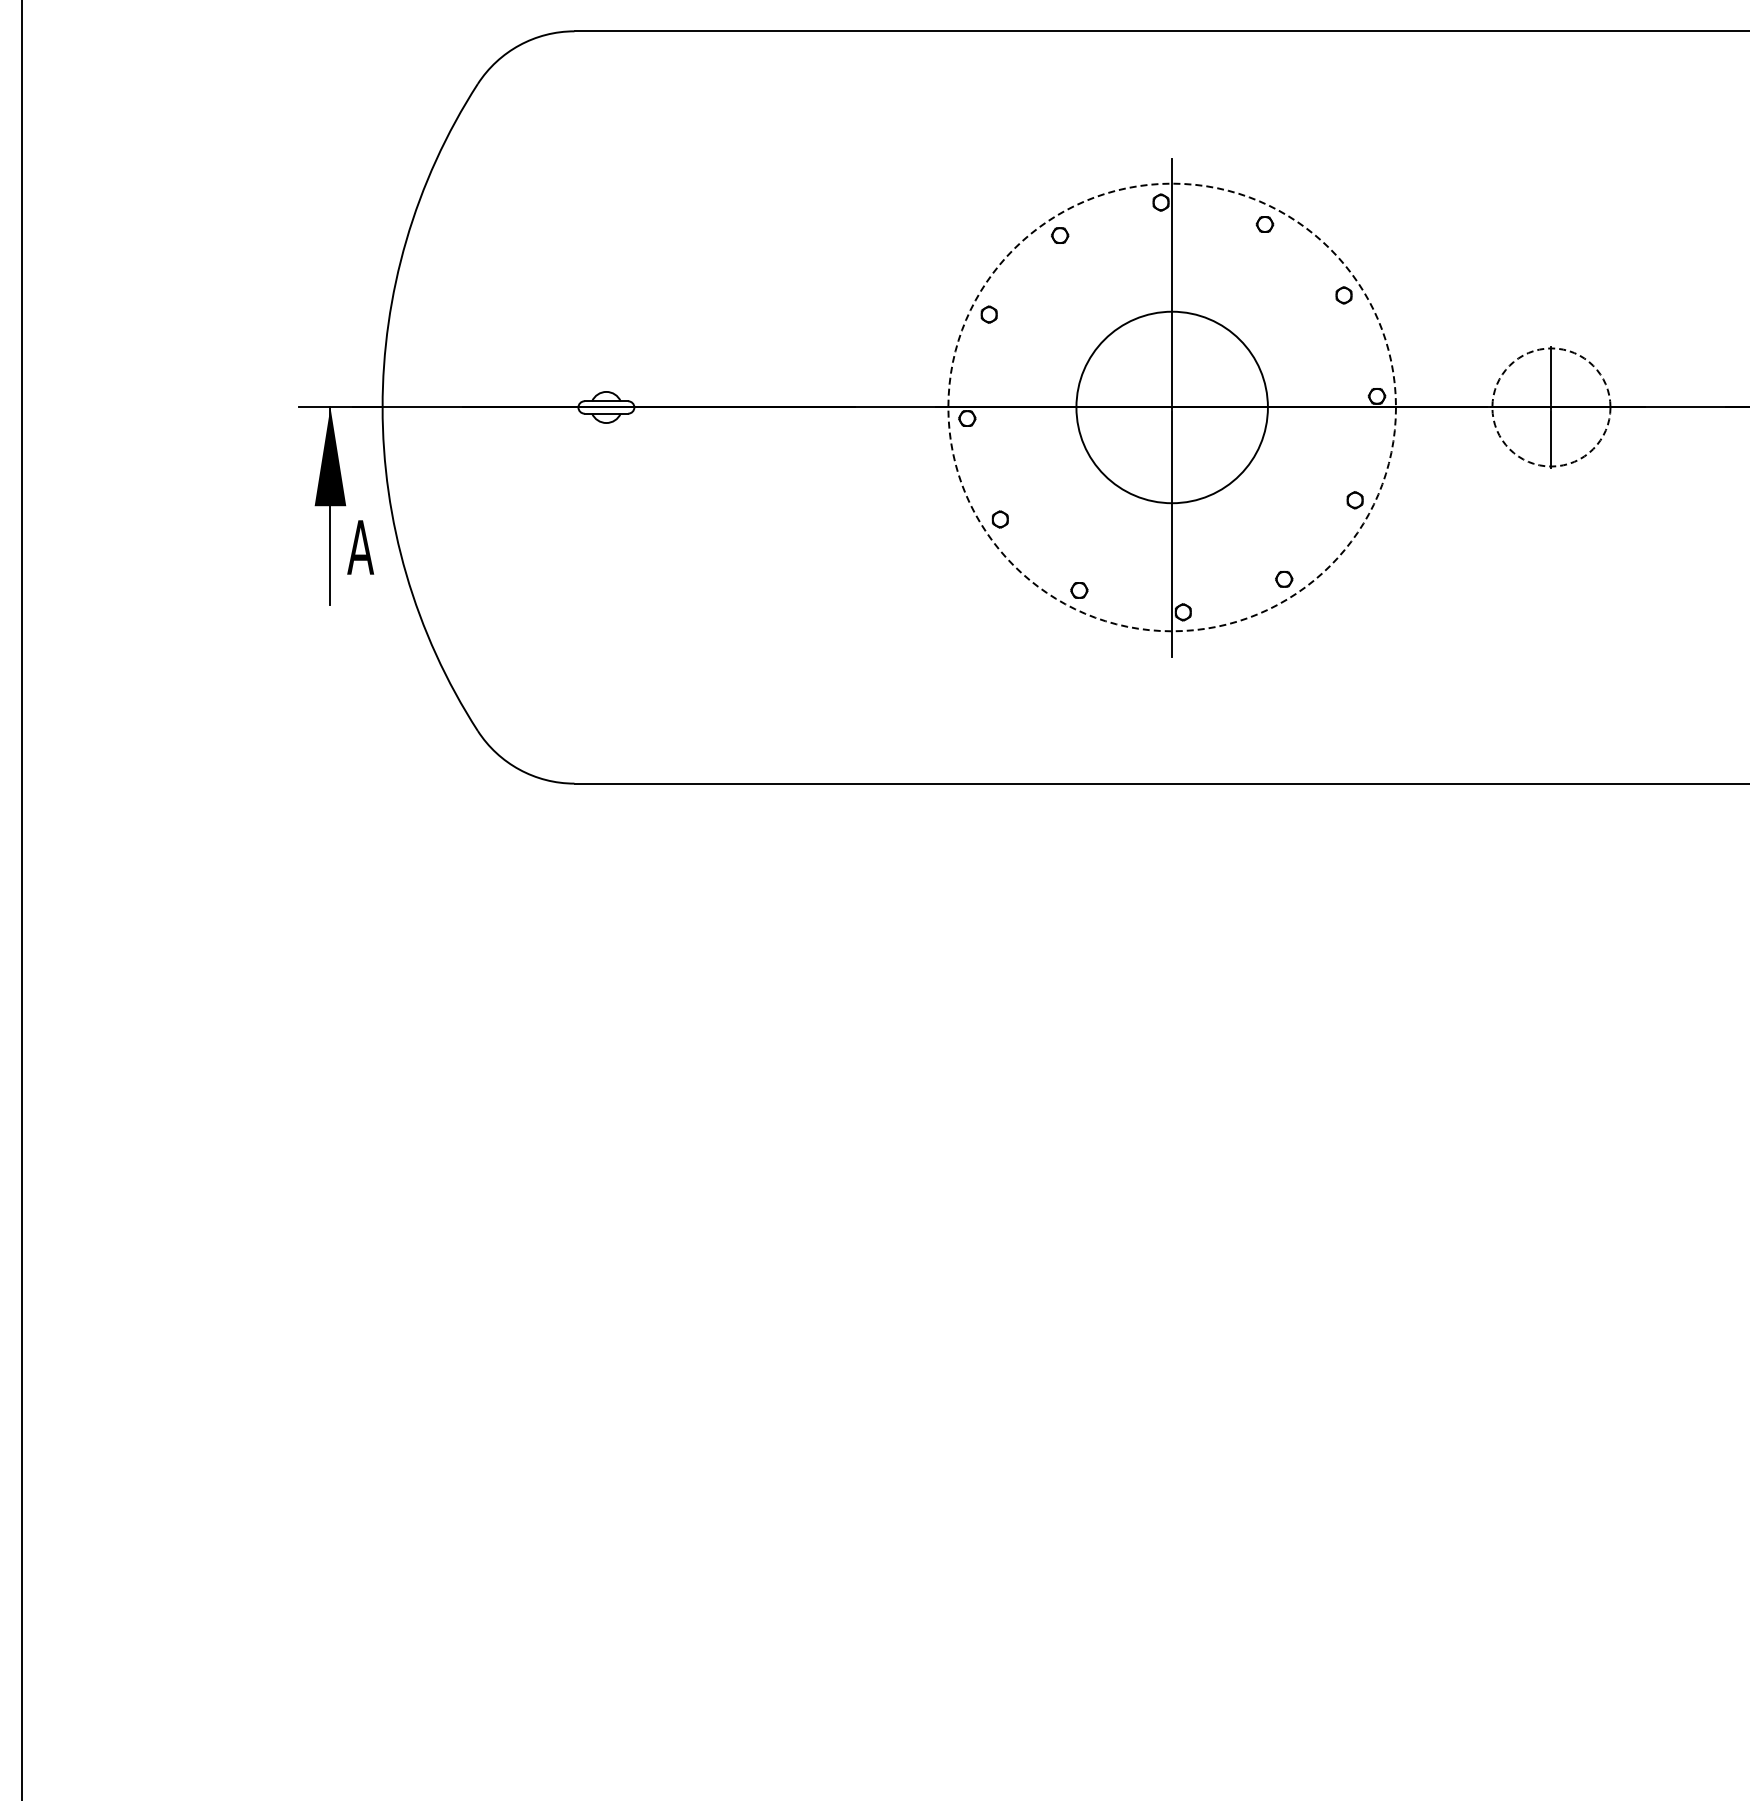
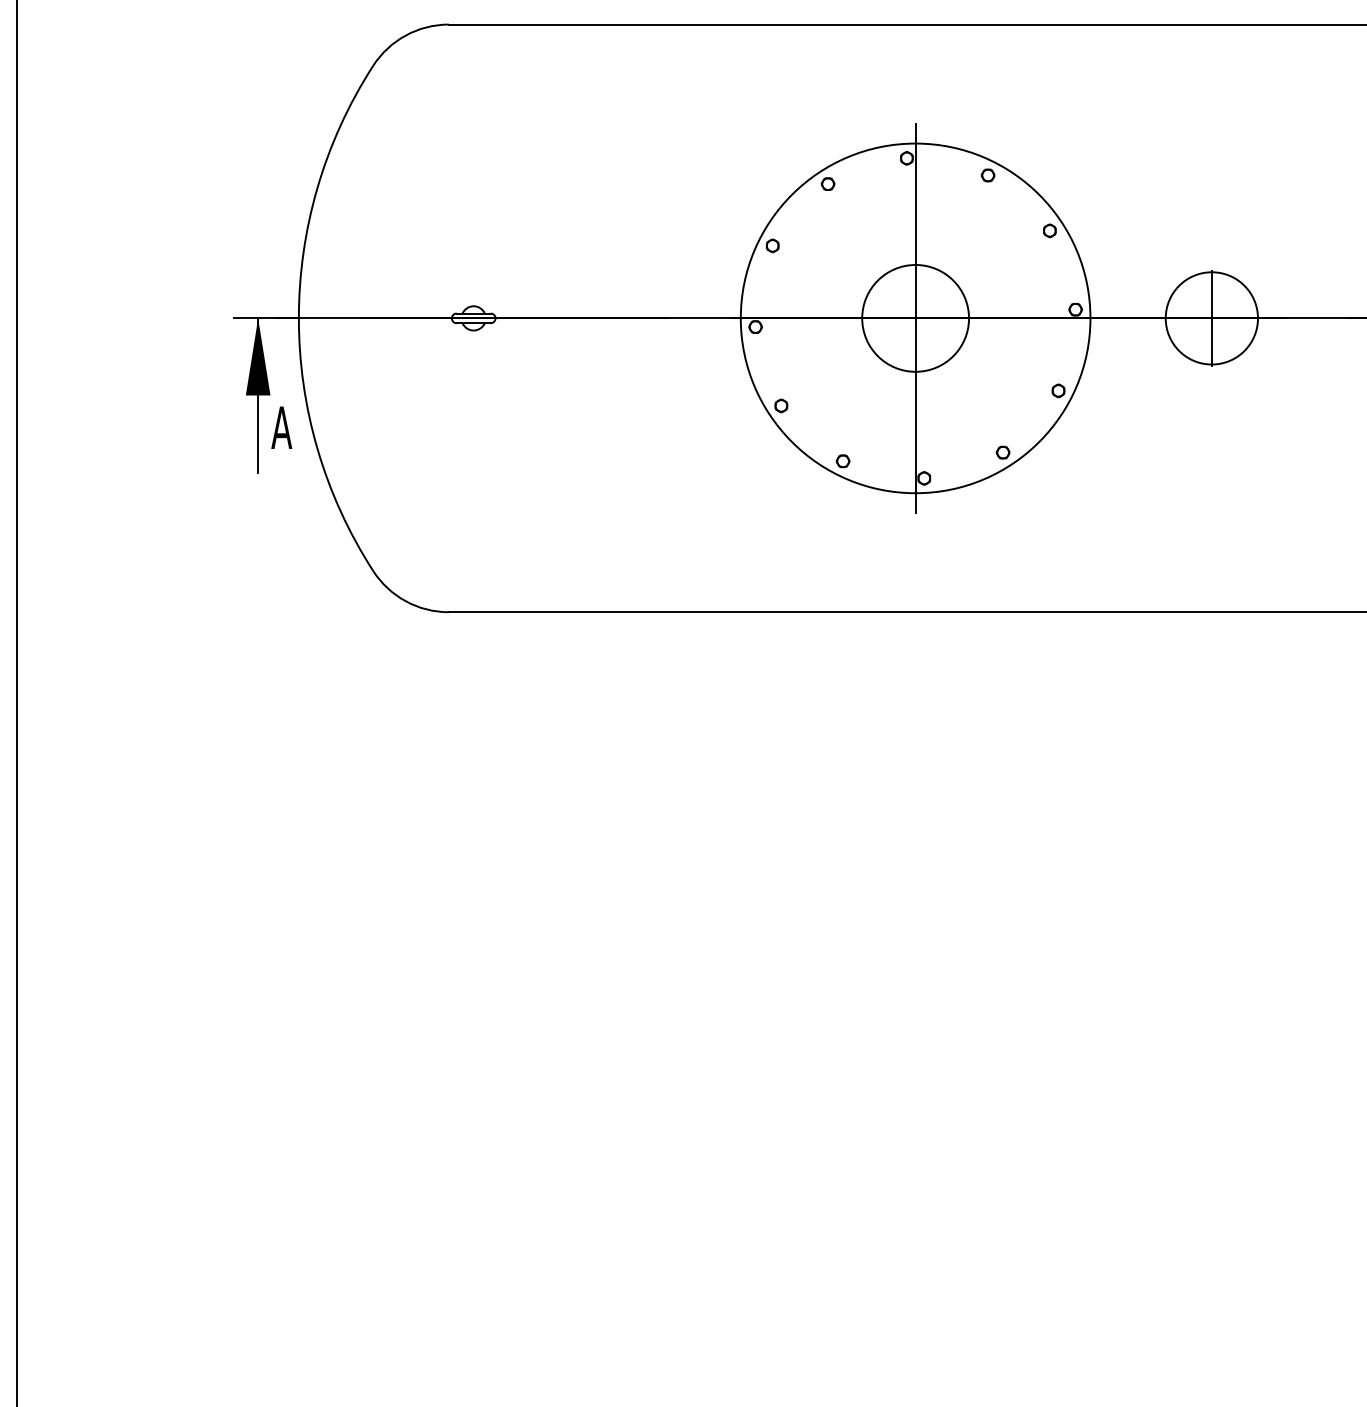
circle: (1171, 407) -> (915, 318), size x0.71
circle: (1172, 407) -> (915, 318), dashed -> solid
circle: (1551, 407) -> (1211, 318), dashed -> solid

